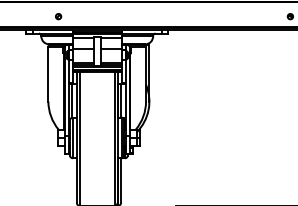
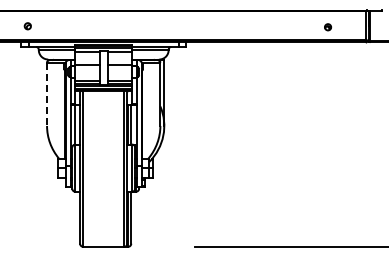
part: (58, 16) -> (27, 26), moved
line: (48, 74) -> (47, 94), solid -> dashed

